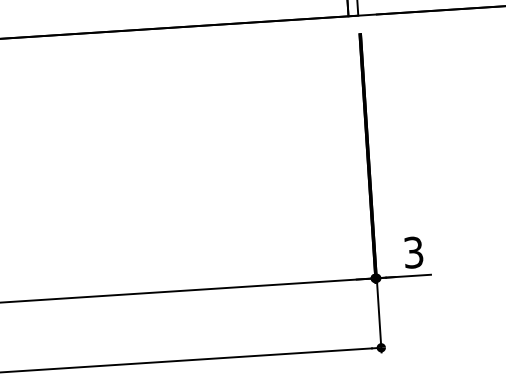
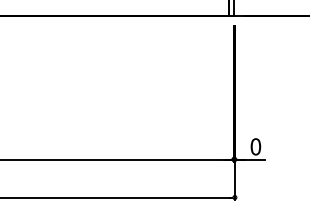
text: (412, 251) -> (255, 146), 3 -> 0

